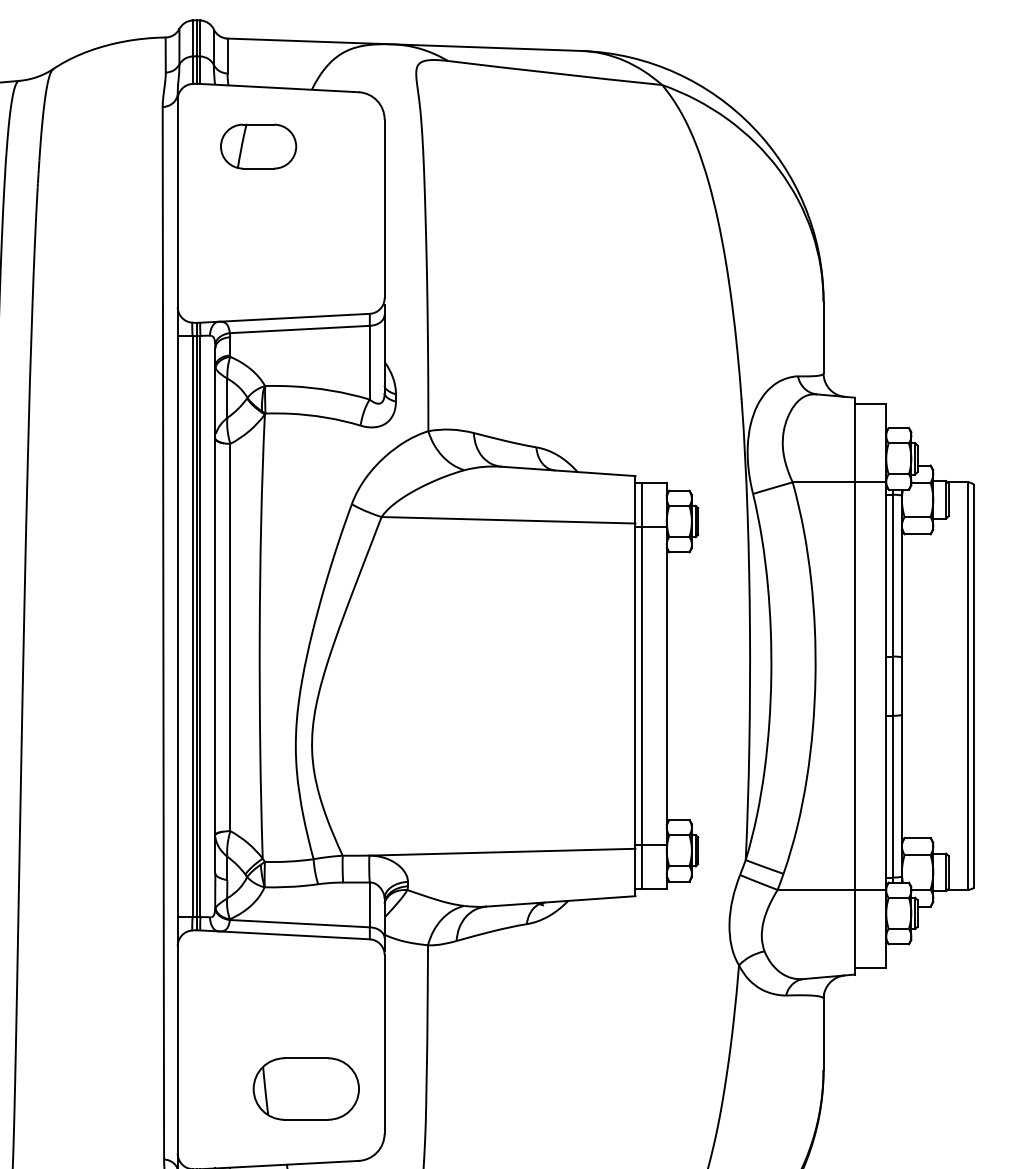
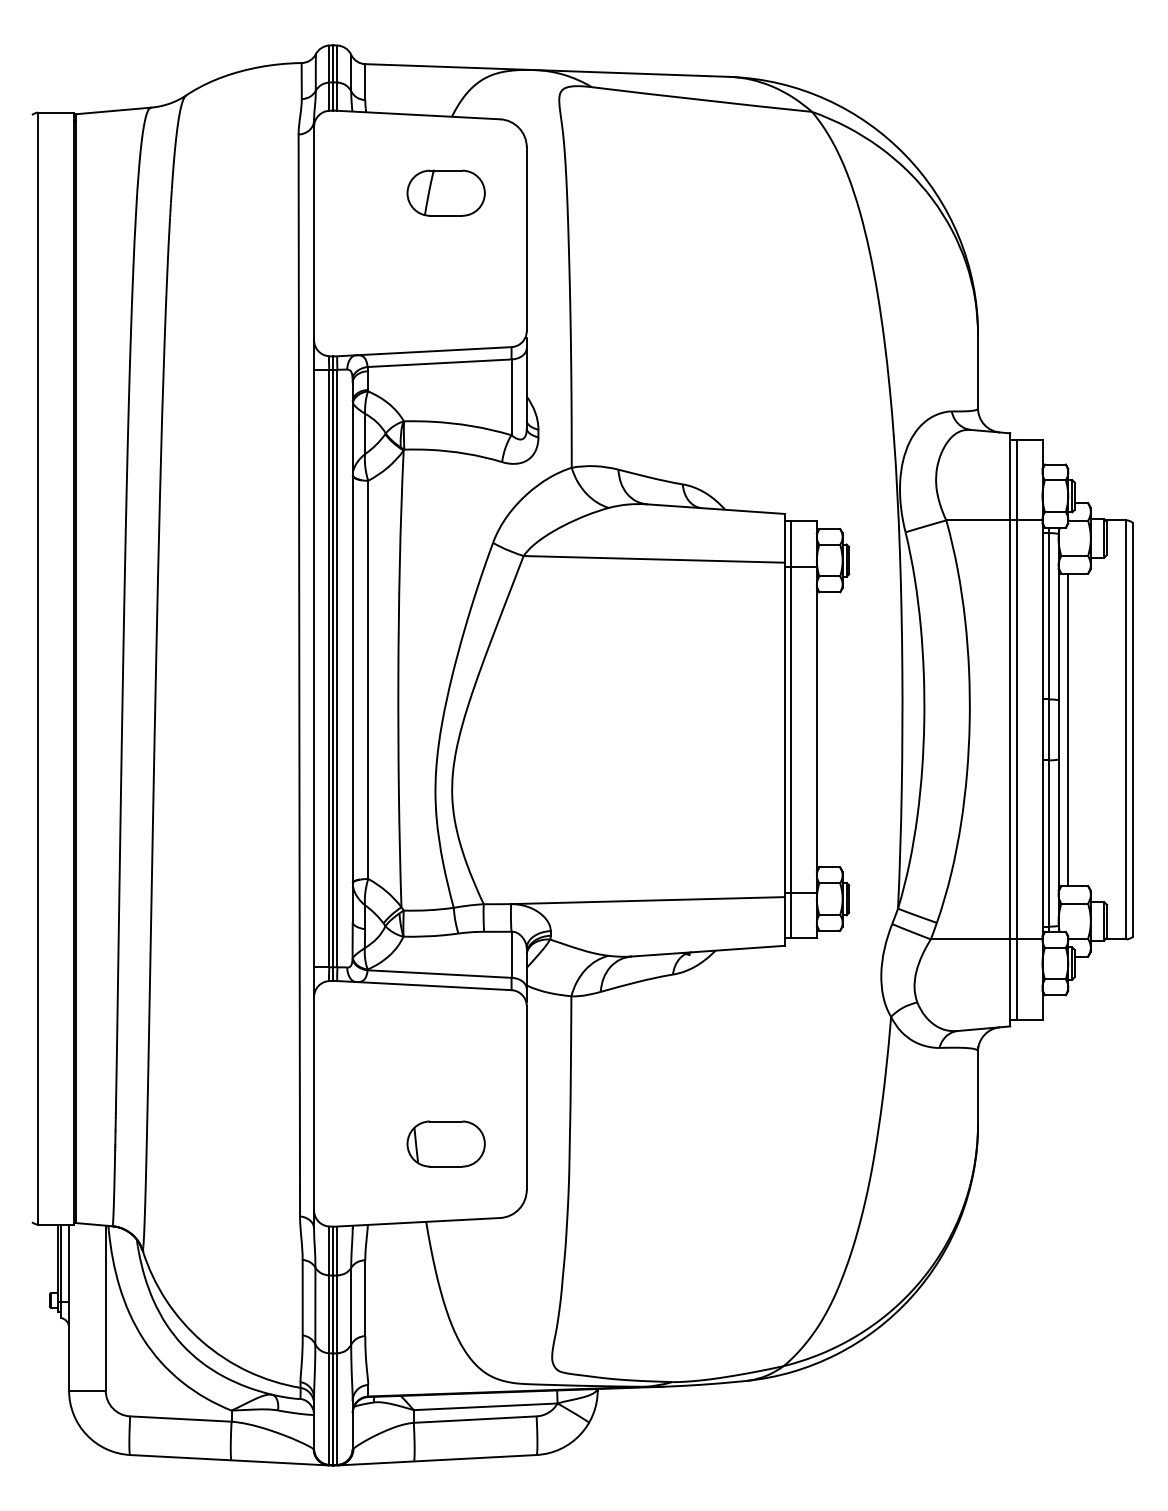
part: (257, 145) -> (445, 192), moved
line: (860, 685) -> (1016, 729), added
line: (911, 685) -> (1068, 729), added
part: (305, 1088) -> (445, 1143), size x0.71

